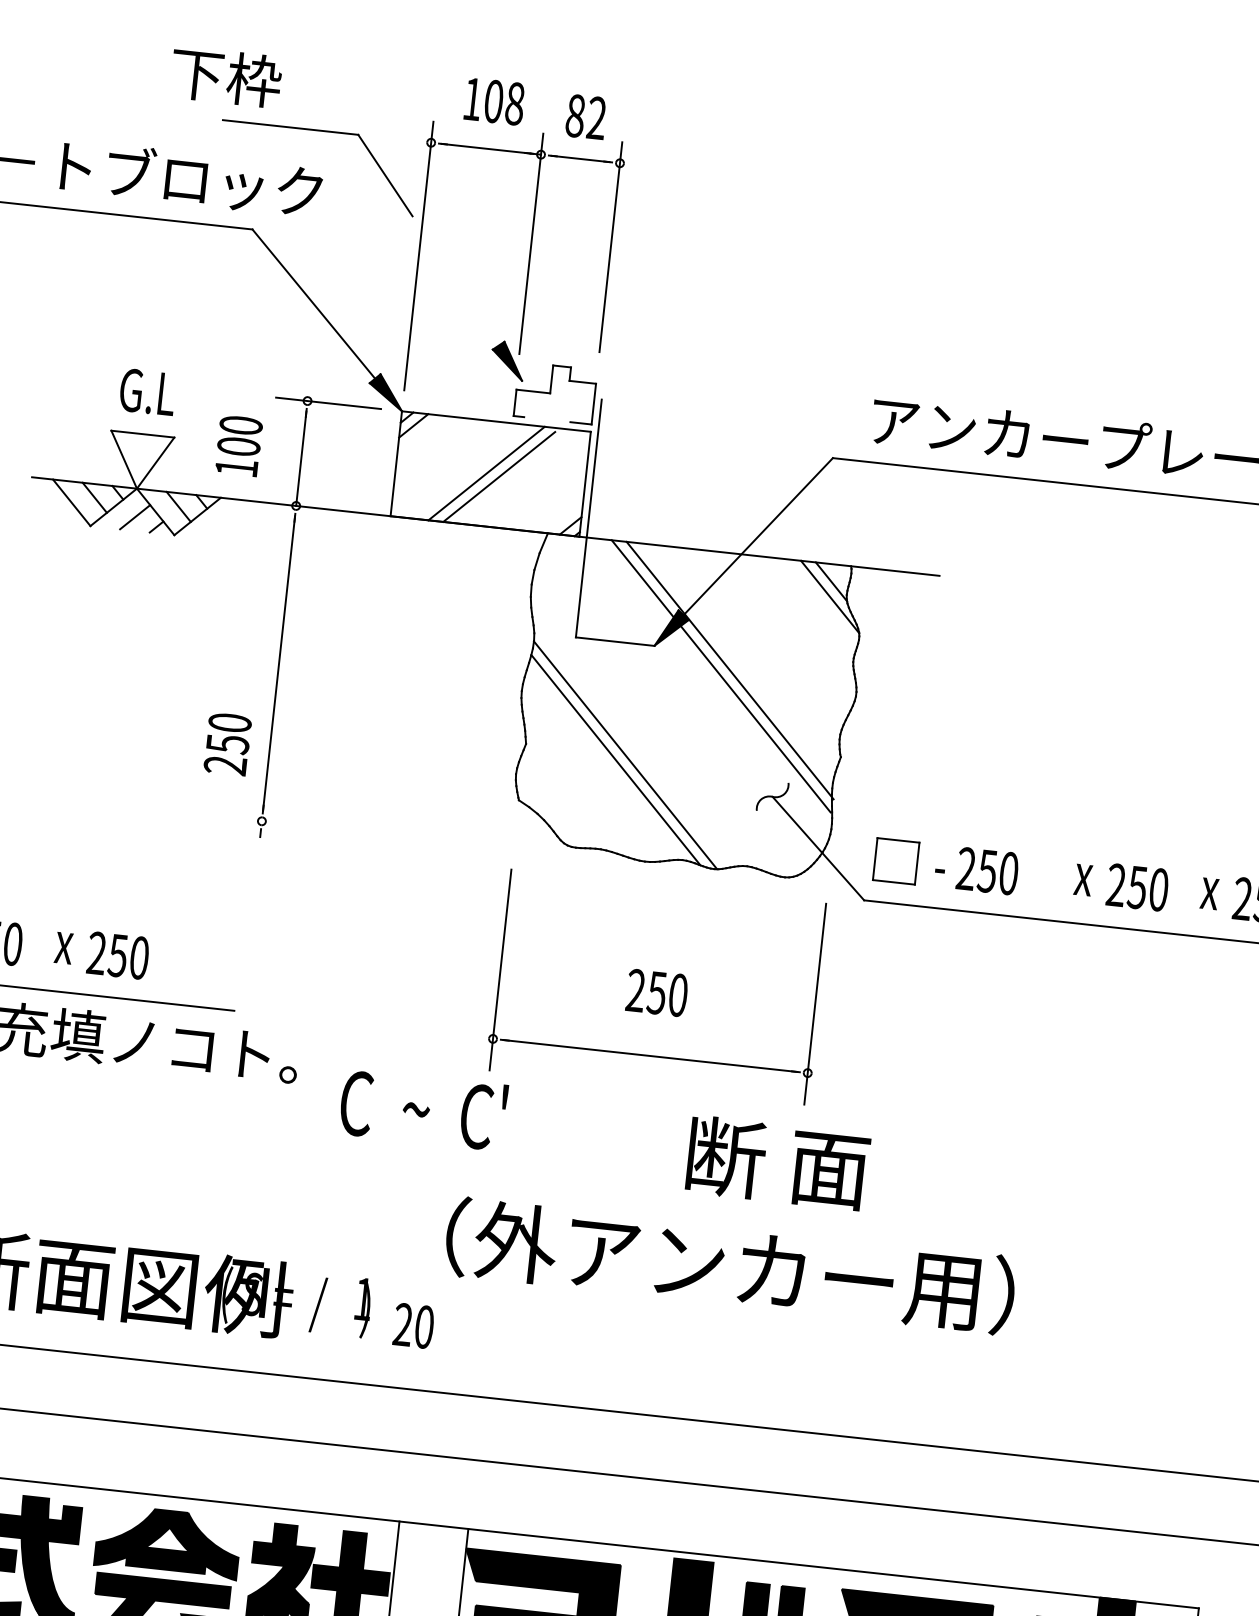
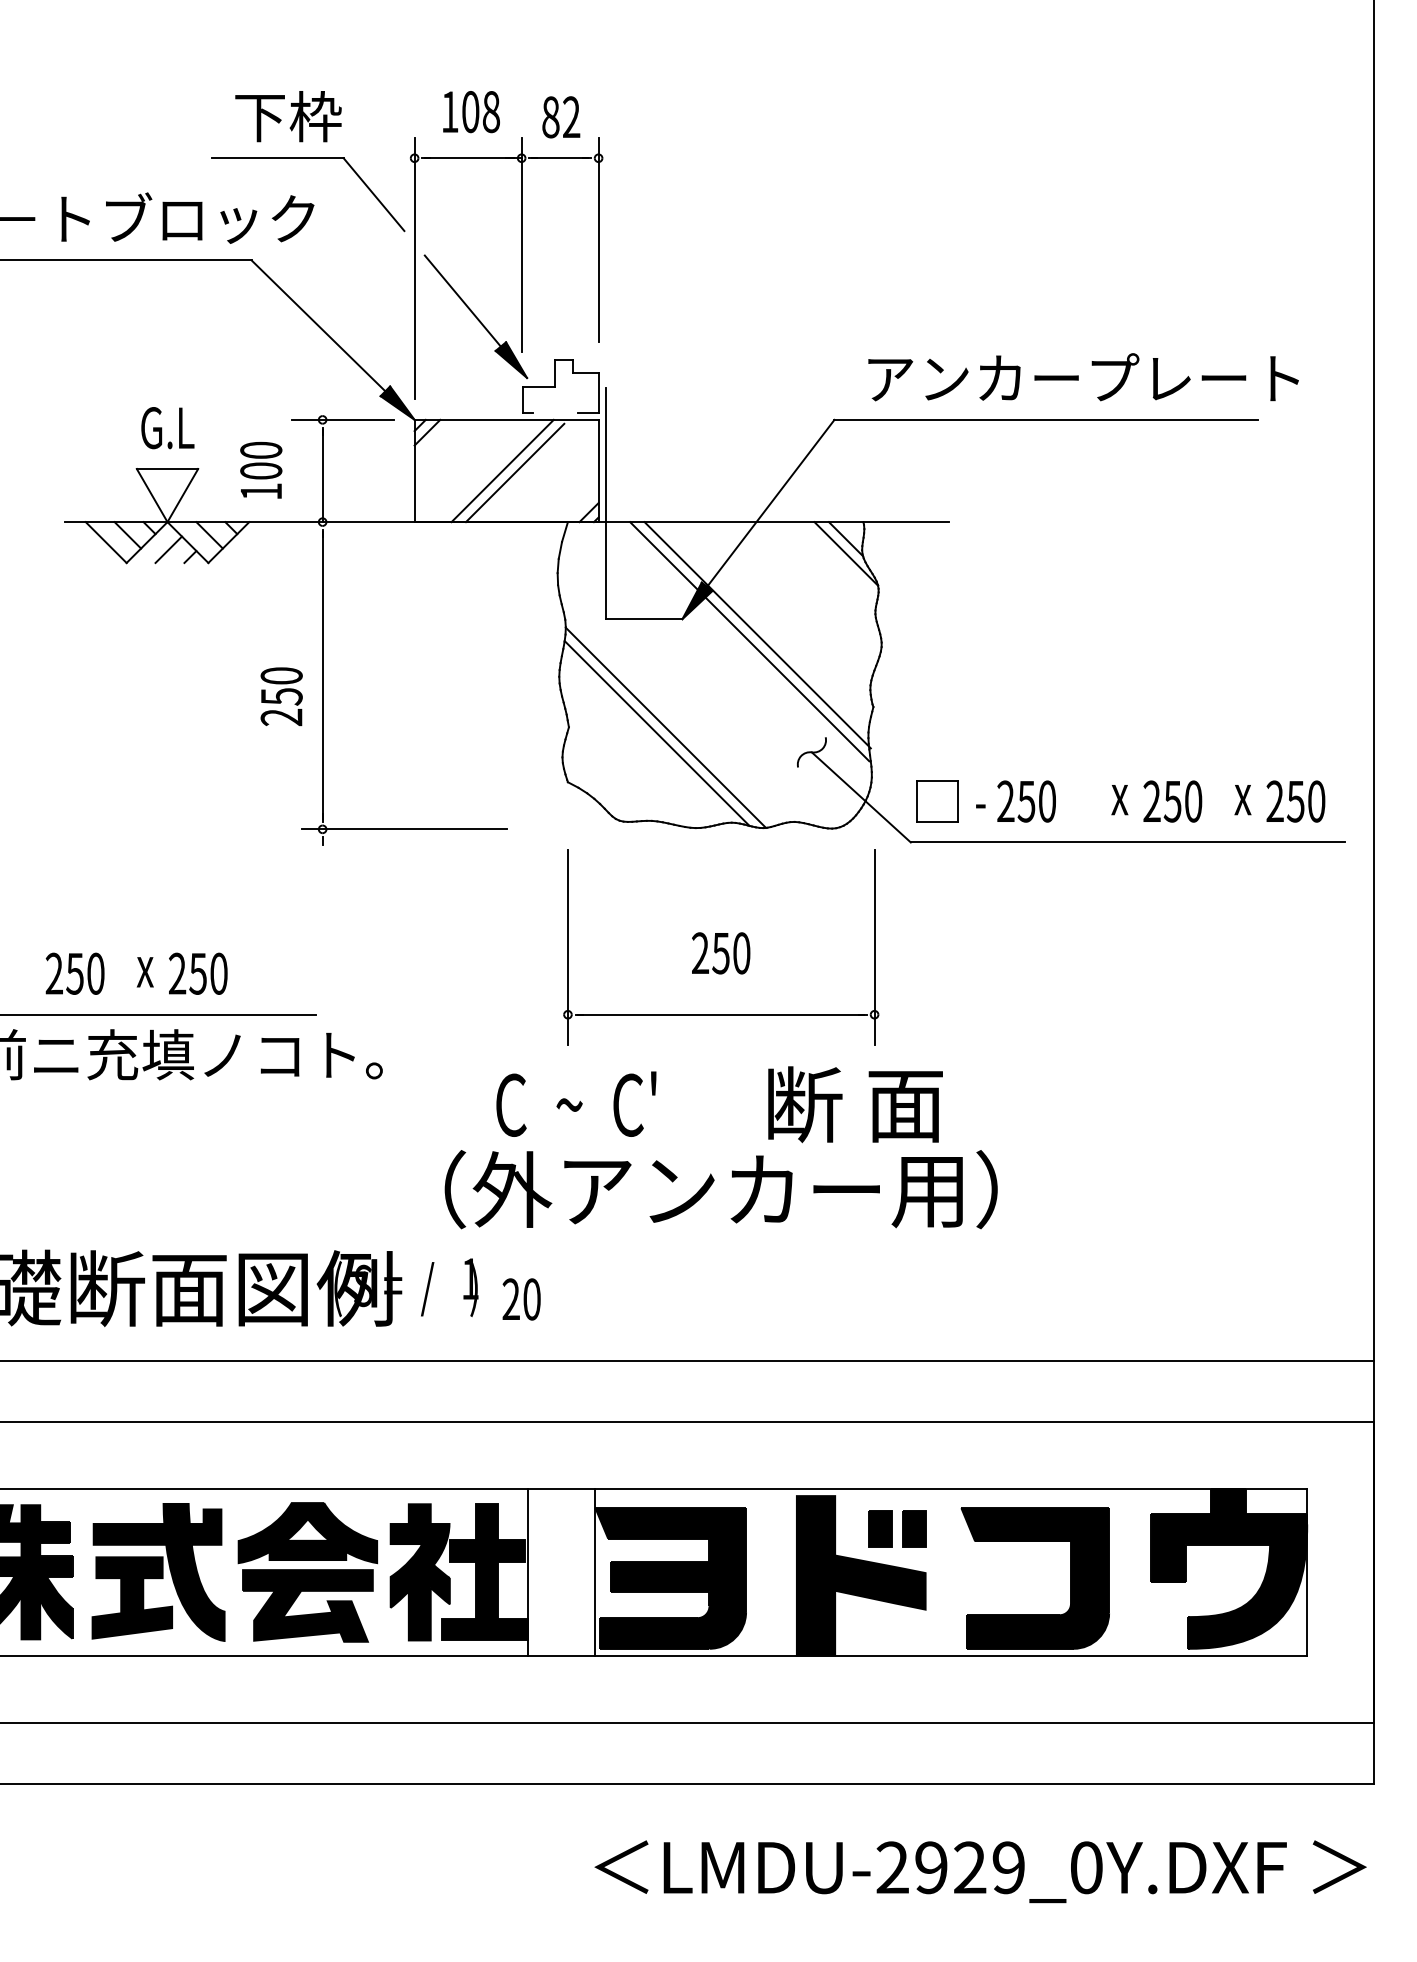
text: (226, 77) -> (288, 116), moved
line: (464, 294) -> (462, 300), added
text: (227, 743) -> (281, 696), moved
line: (345, 830) -> (404, 829), added
text: (423, 1109) -> (576, 1103), moved
text: (729, 1265) -> (720, 1189), moved

